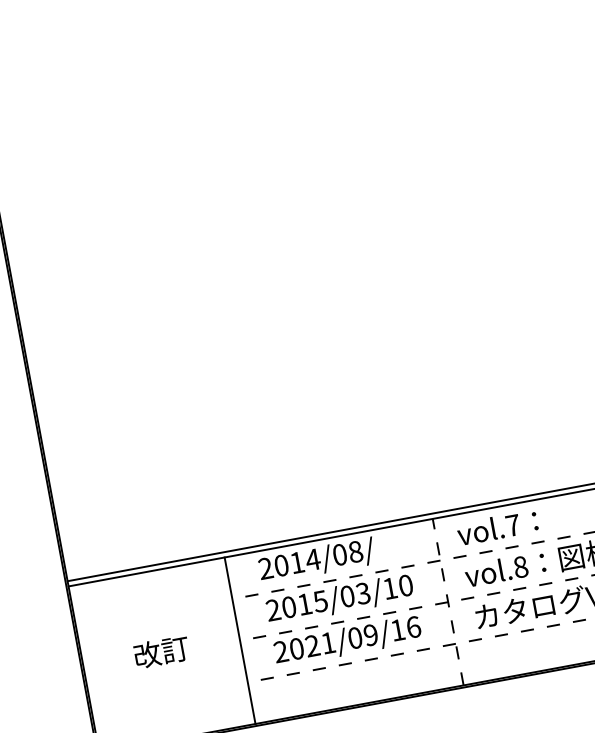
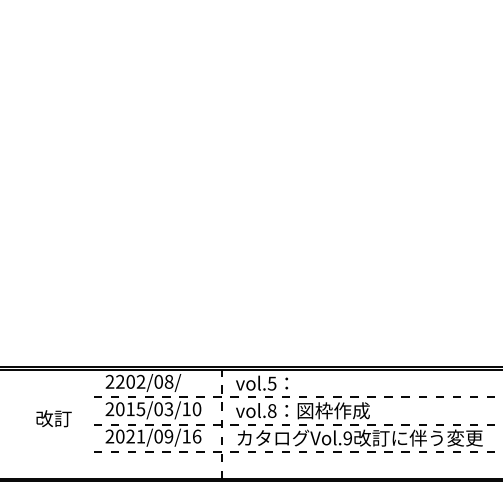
text: (512, 525) -> (271, 383), vol.7 -> vol.5
text: (296, 562) -> (130, 381), 2014/08/ -> 2202/08/
line: (240, 640) -> (85, 424), removed
text: (160, 651) -> (53, 418), moved

